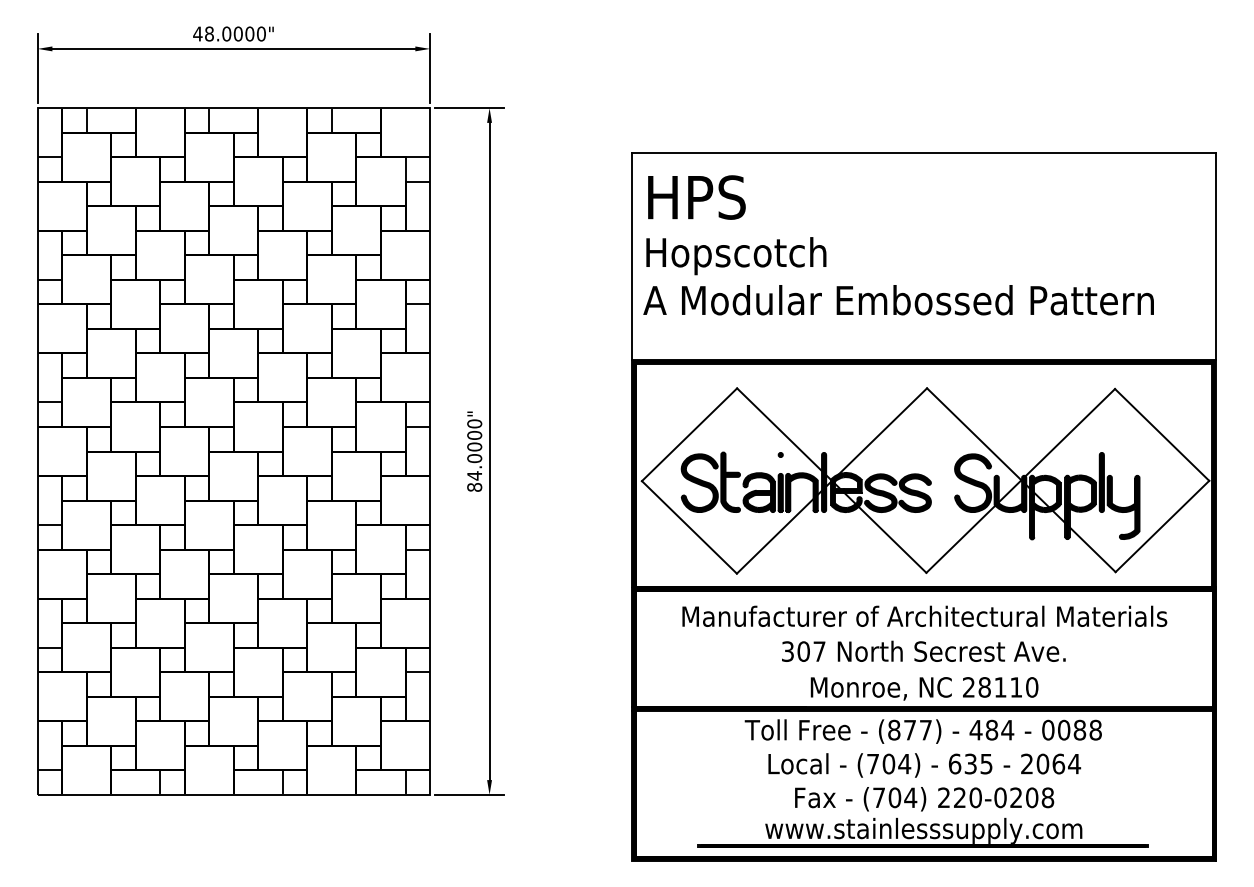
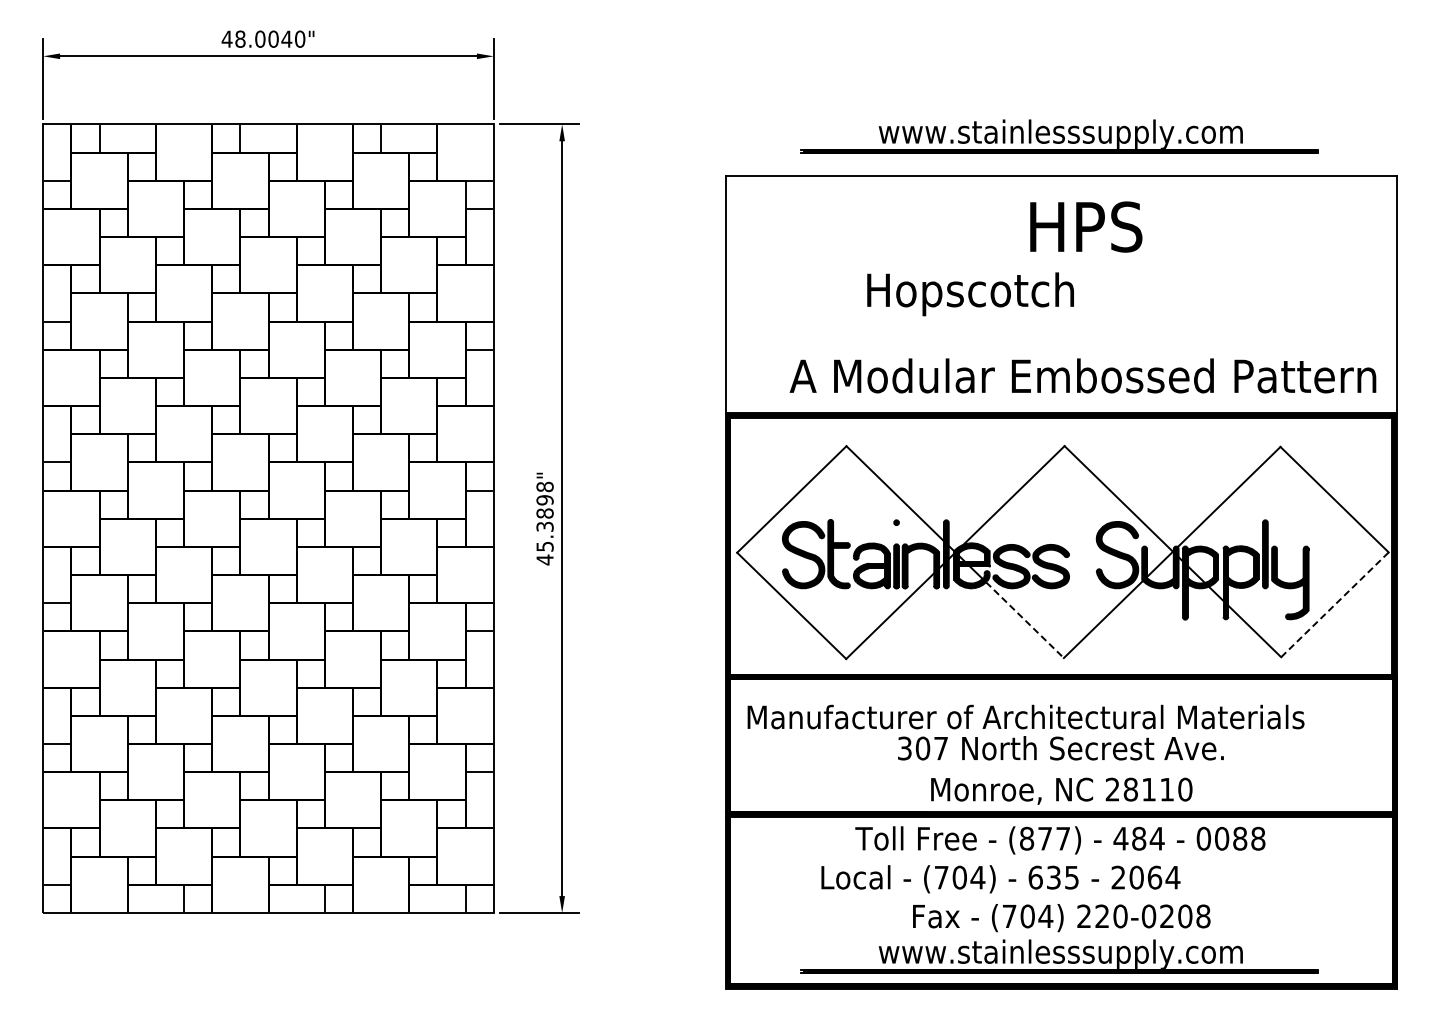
text: (249, 33) -> (286, 38), 48.0000" -> 48.0040"
part: (922, 118) -> (1059, 136), added
text: (697, 197) -> (1086, 226), moved
text: (736, 256) -> (970, 294), moved
text: (898, 299) -> (1082, 375), moved
text: (474, 455) -> (544, 523), 84.0000" -> 45.3898"
line: (1162, 526) -> (1335, 604), solid -> dashed
line: (892, 540) -> (1025, 620), solid -> dashed
text: (924, 615) -> (1025, 716), moved
text: (924, 765) -> (1000, 879), moved

